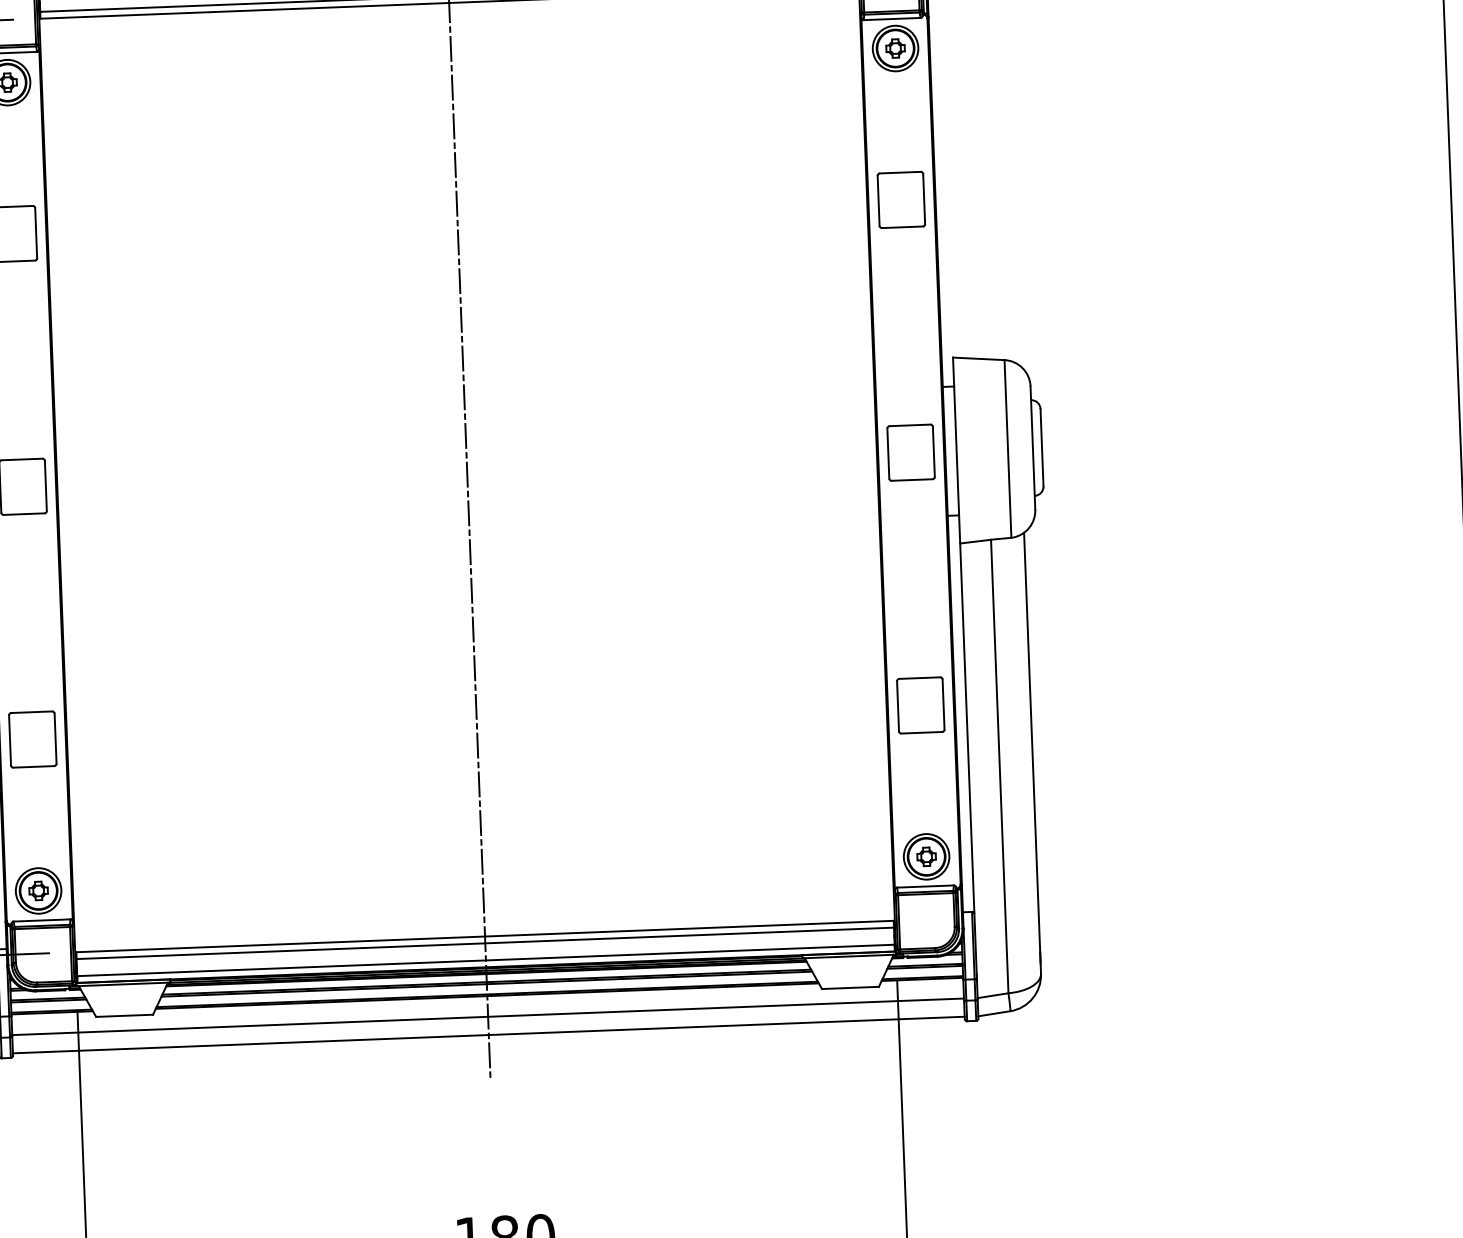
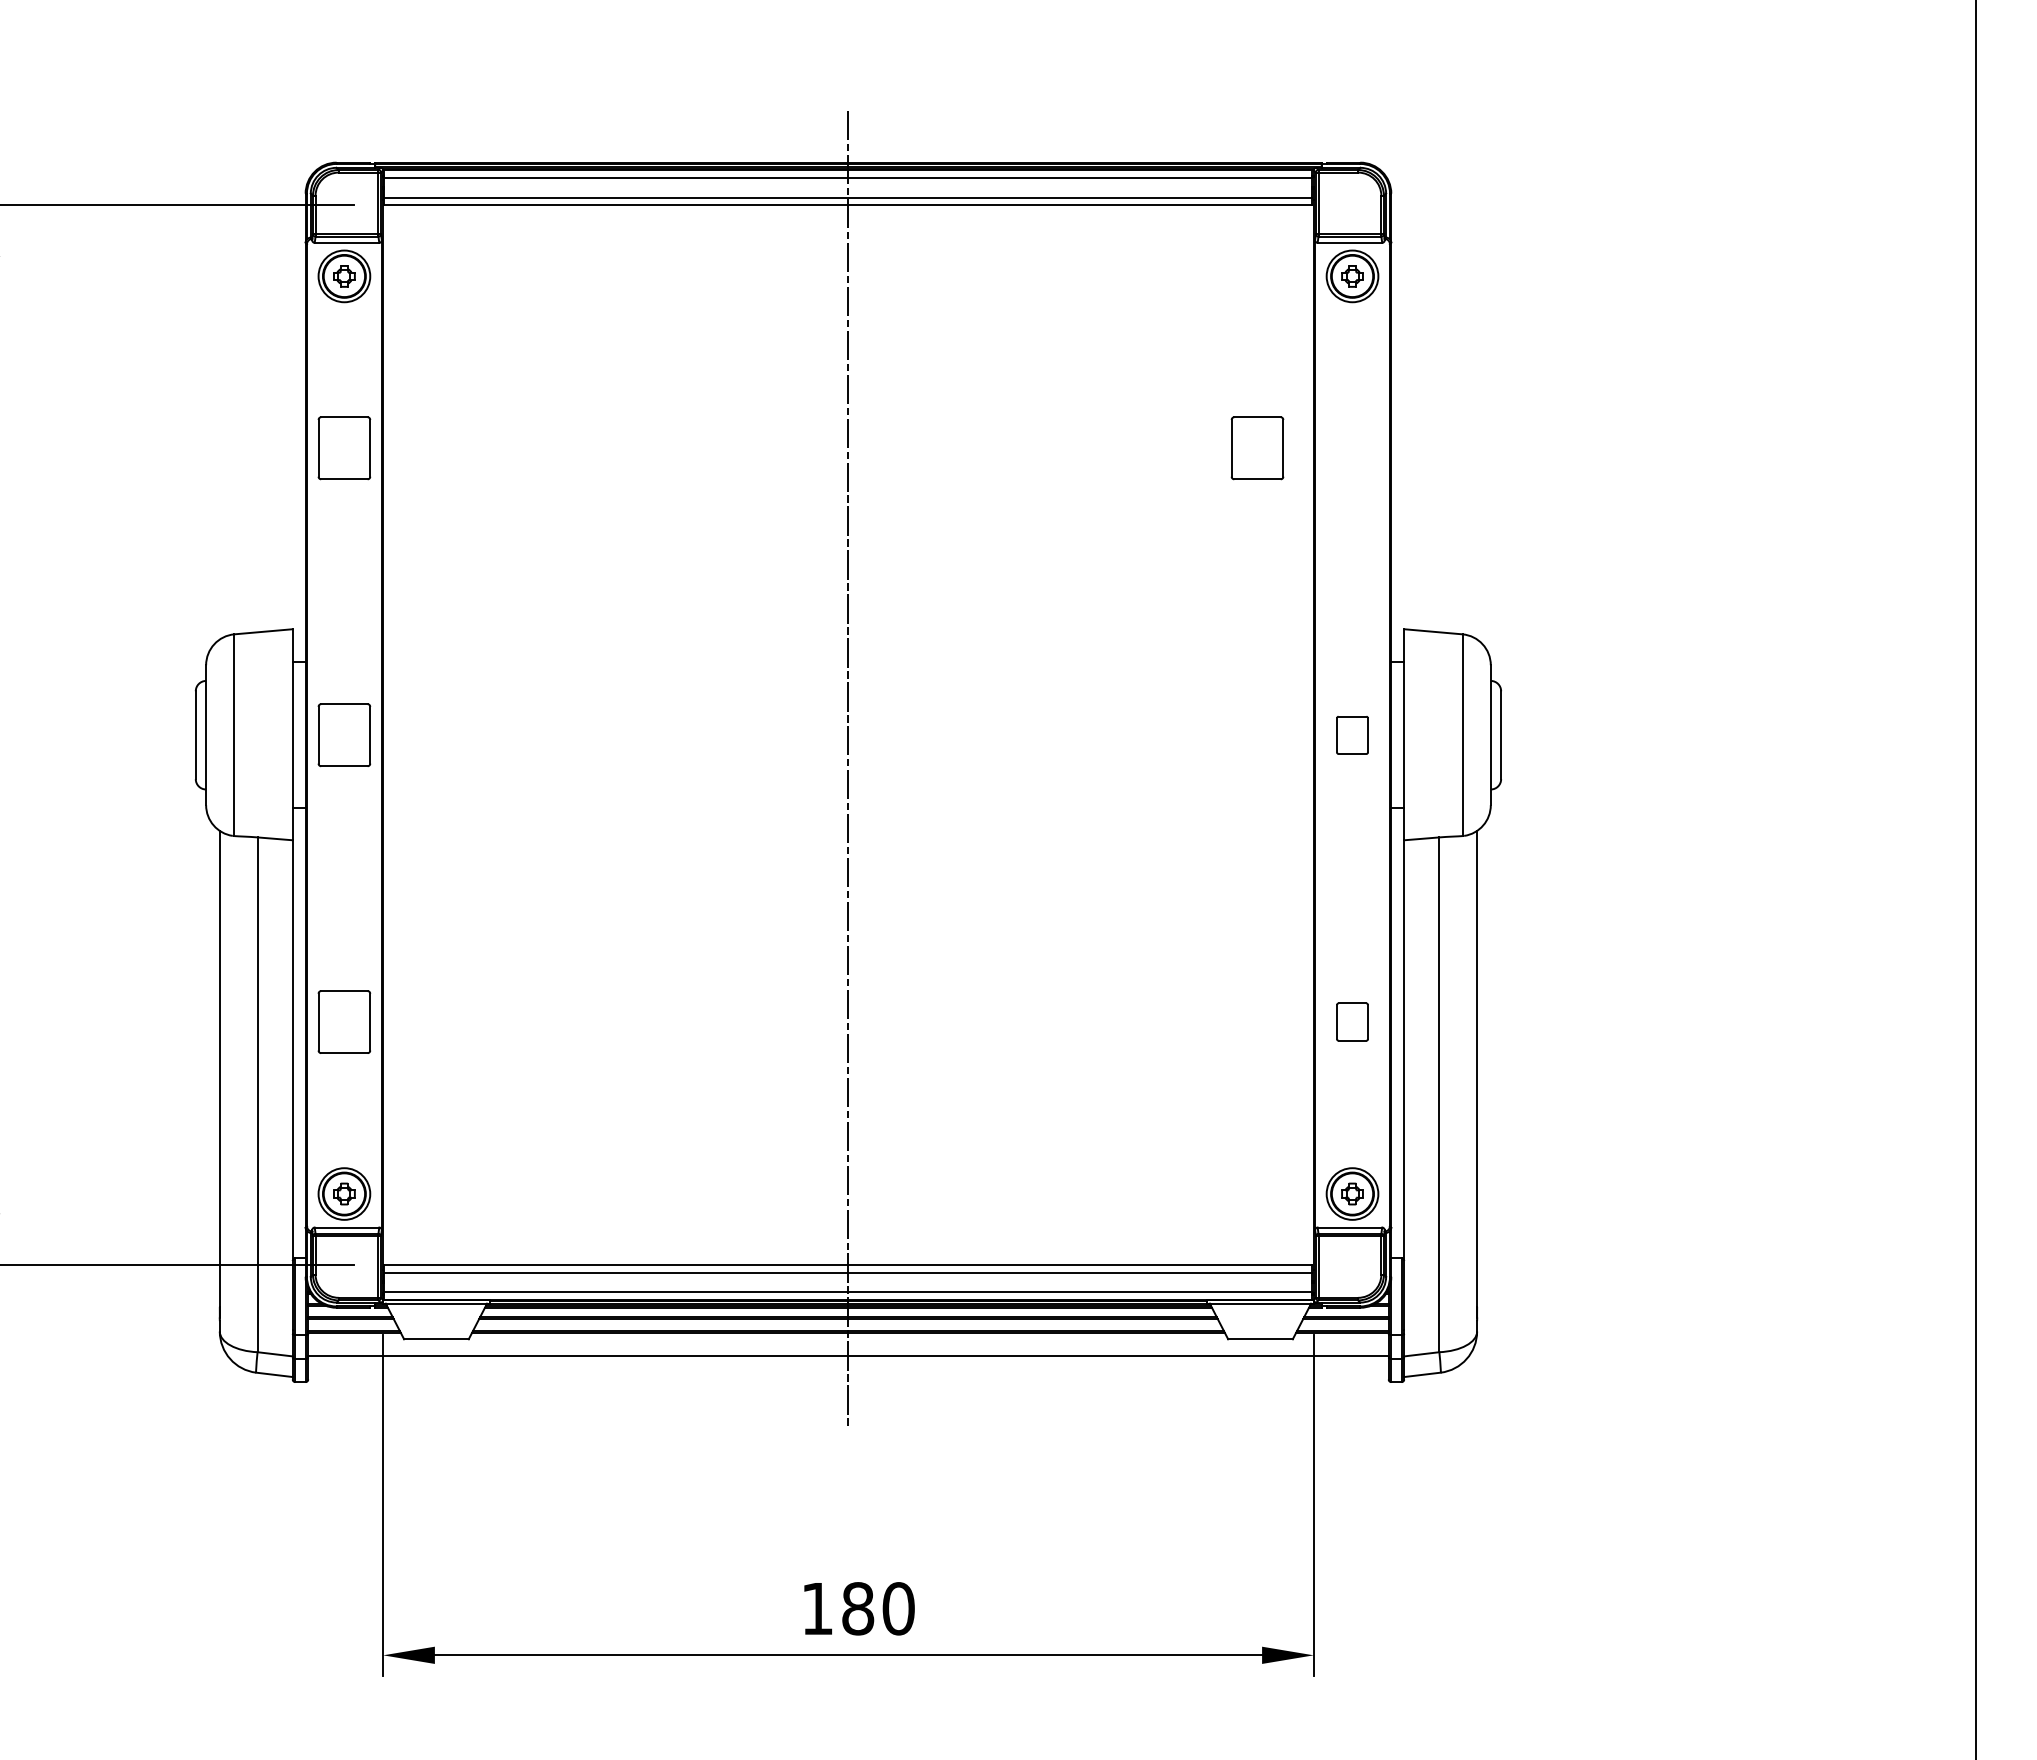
part: (901, 200) -> (1257, 448), moved
part: (911, 452) -> (1352, 735), size x0.6
part: (920, 704) -> (1352, 1021), size x0.6
line: (488, 1034) -> (848, 1376), removed

